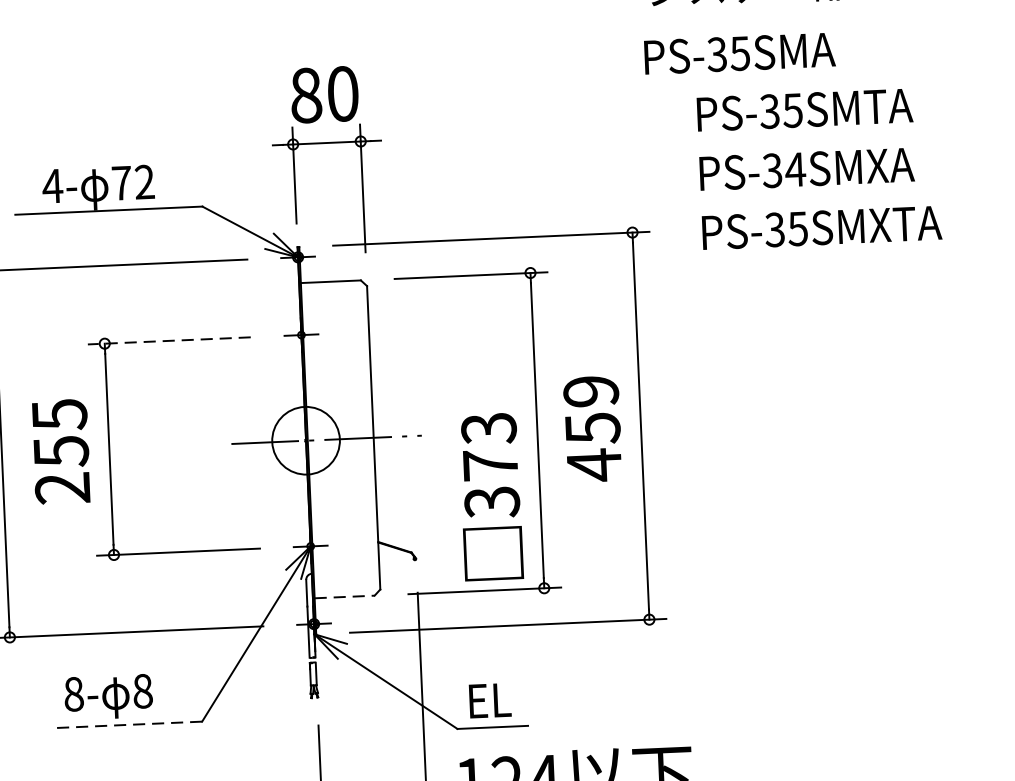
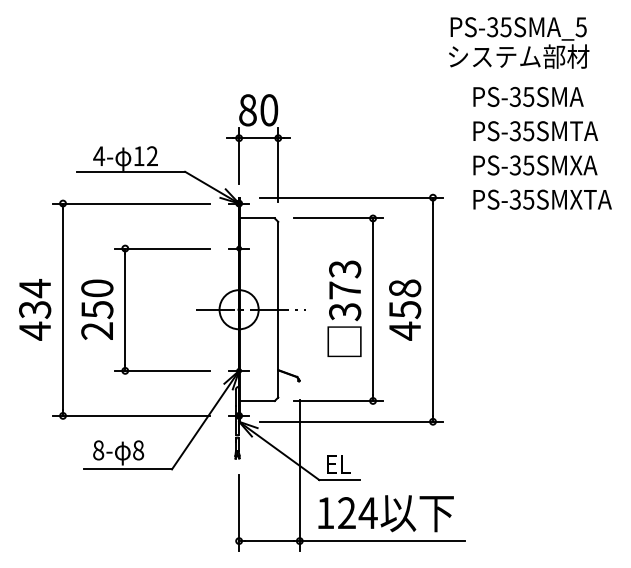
text: (739, 52) -> (528, 96), moved
text: (795, 169) -> (528, 165), PS-34SMXA -> PS-35SMXA
text: (120, 181) -> (138, 155), 72 -> 12
line: (169, 340) -> (162, 248), dashed -> solid
text: (591, 391) -> (405, 288), 459 -> 458
text: (59, 414) -> (97, 288), 255 -> 250
text: (490, 496) -> (344, 308), moved
line: (344, 596) -> (257, 400), dashed -> solid
line: (127, 725) -> (128, 469), dashed -> solid

